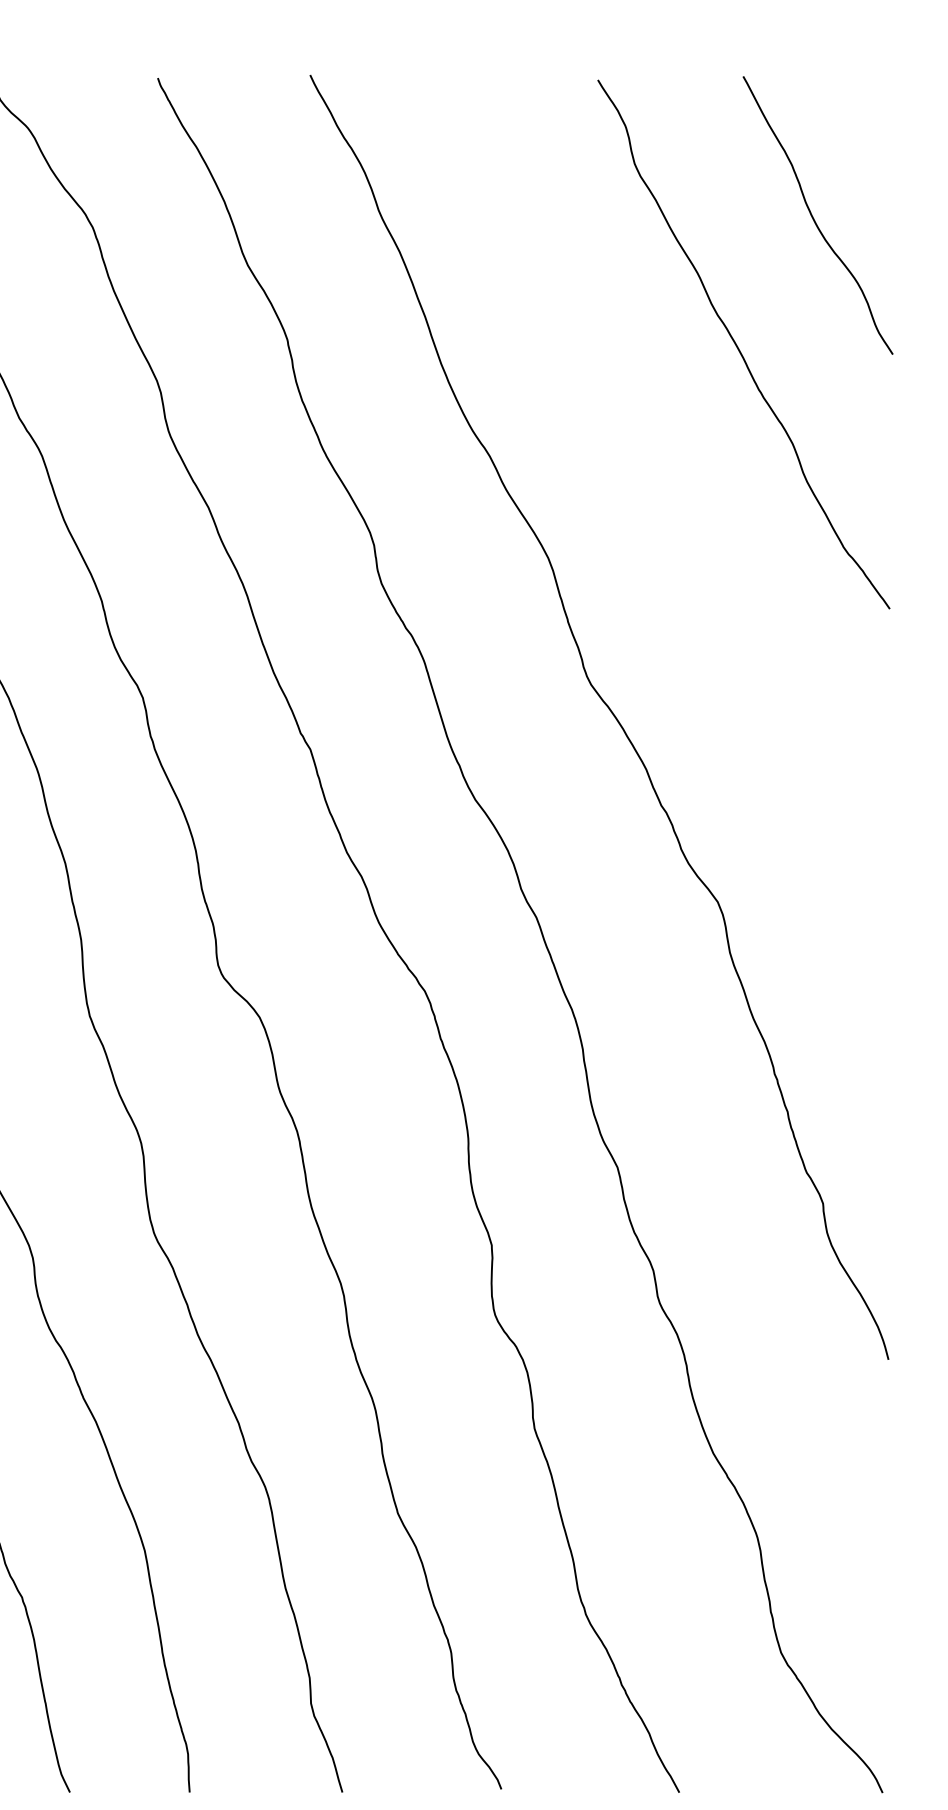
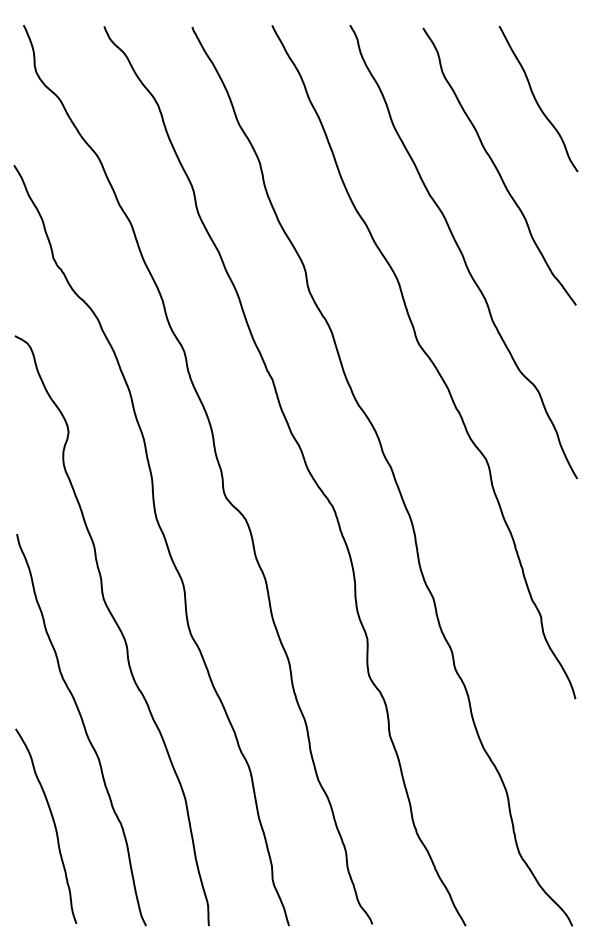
curve: (673, 508) -> (462, 252), added

